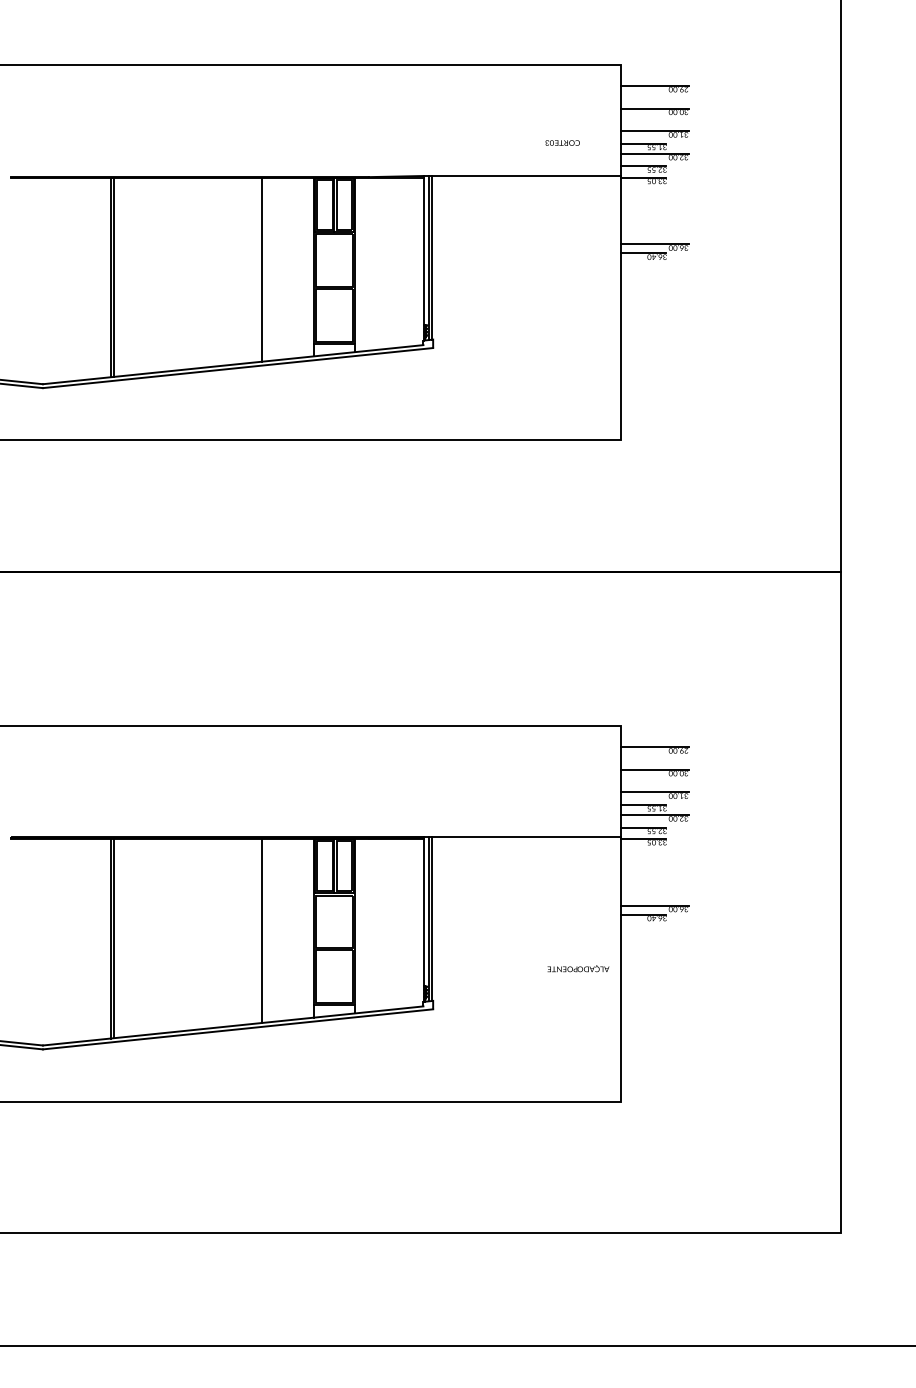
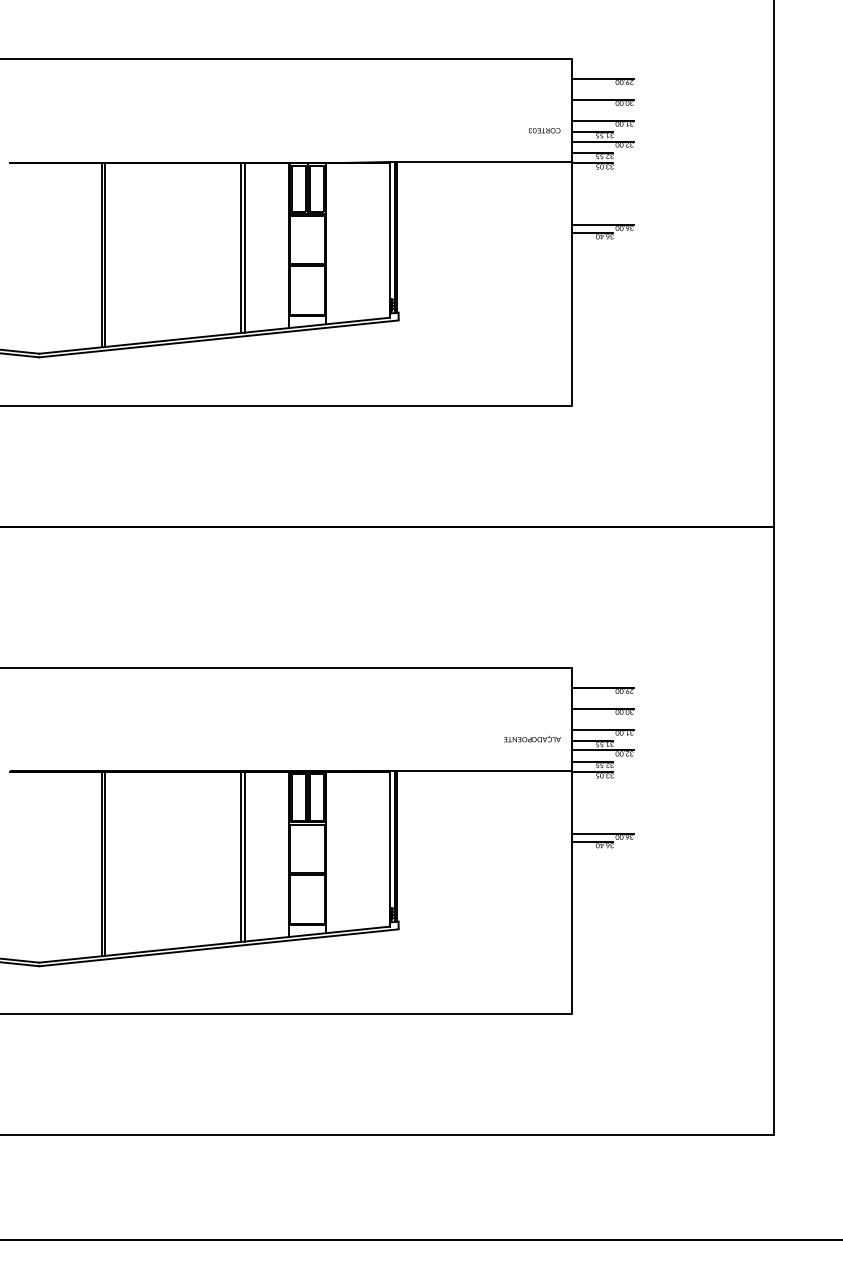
text: (562, 142) -> (544, 130), moved
line: (266, 269) -> (245, 248), added
line: (266, 930) -> (245, 856), added
text: (578, 968) -> (532, 738), moved

